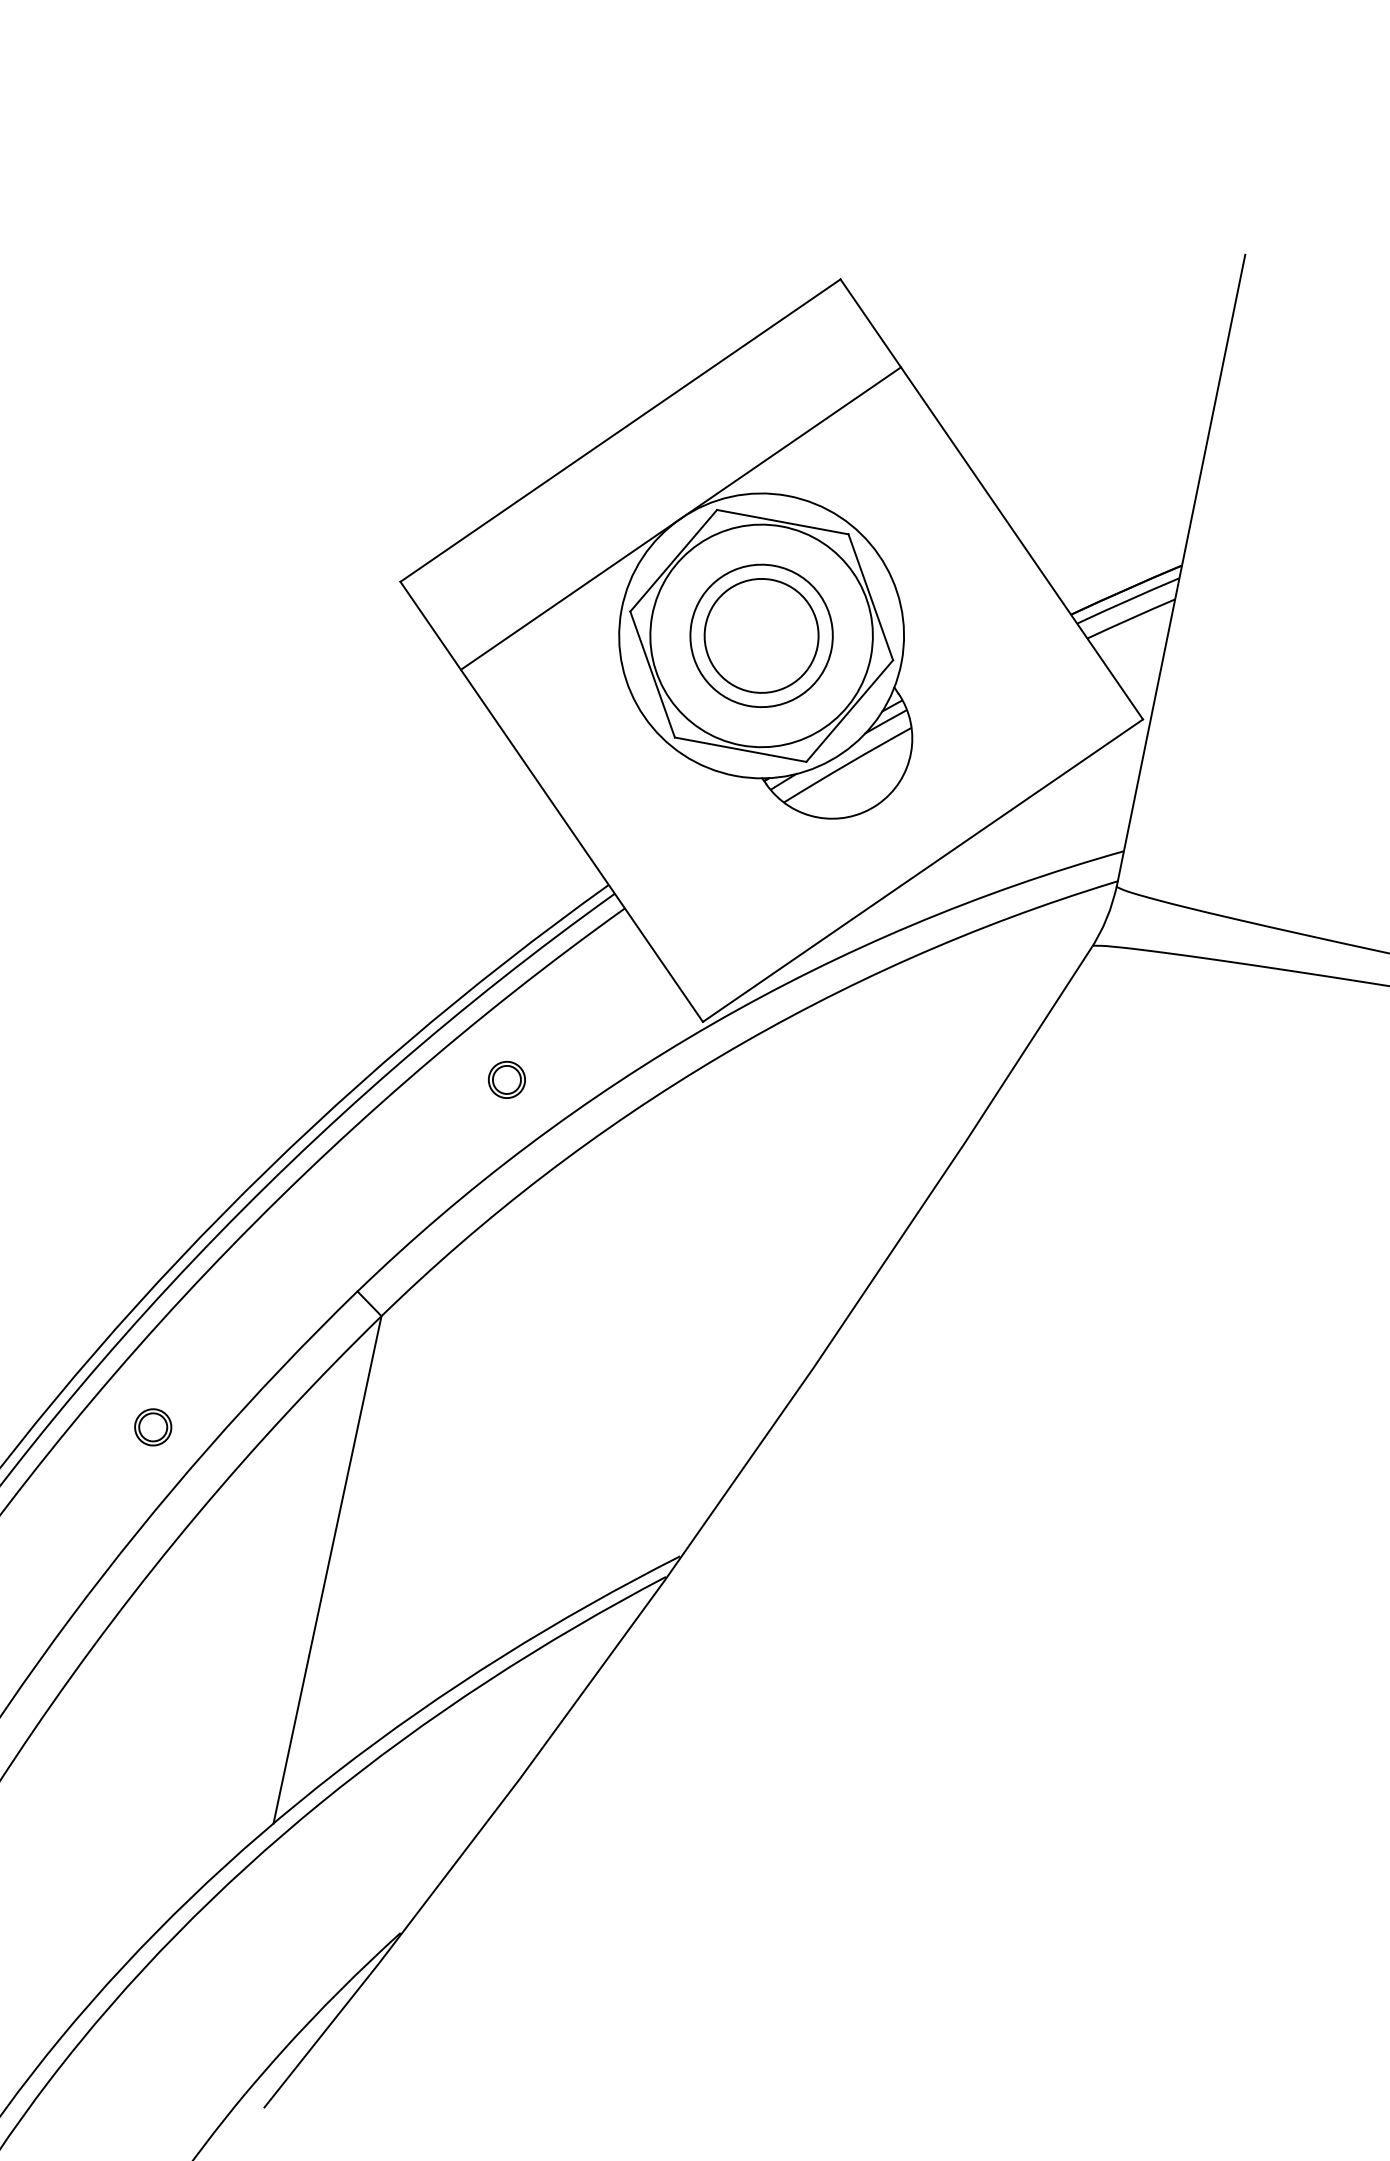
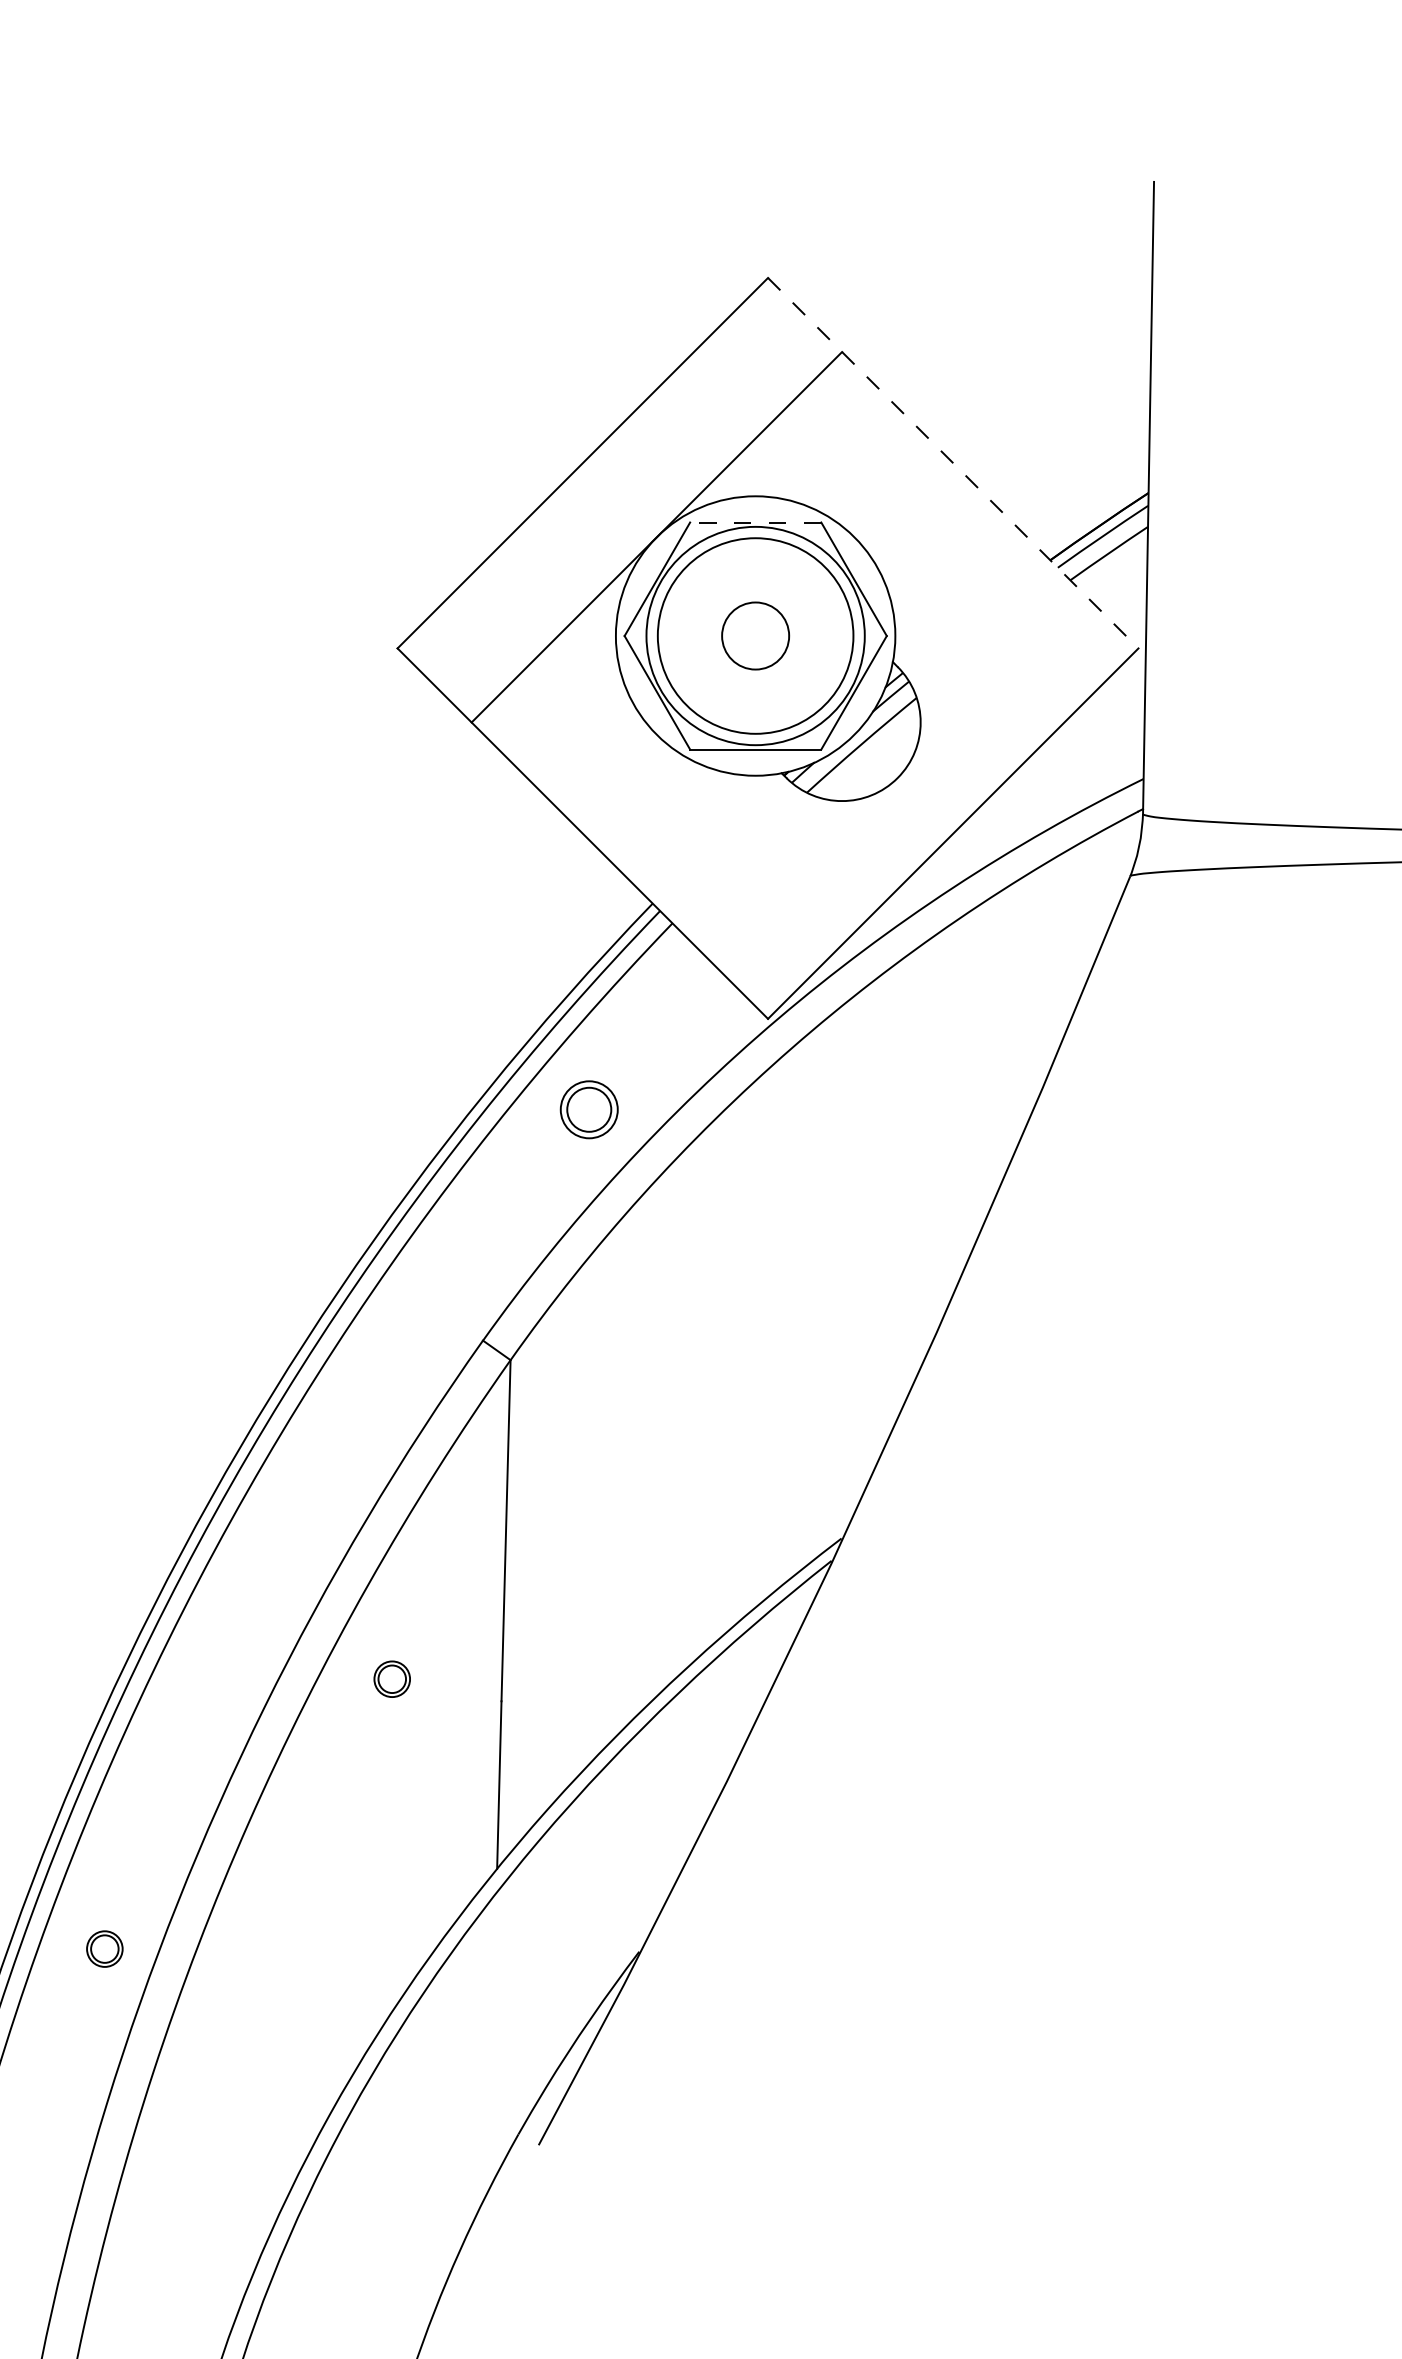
line: (991, 499) -> (953, 463), solid -> dashed
line: (782, 522) -> (755, 522), solid -> dashed
circle: (761, 635) -> (755, 635), size x0.6
circle: (761, 635) -> (755, 635), size x1.4
part: (507, 1079) -> (589, 1109), size x1.6
part: (152, 1426) -> (391, 1678), moved

